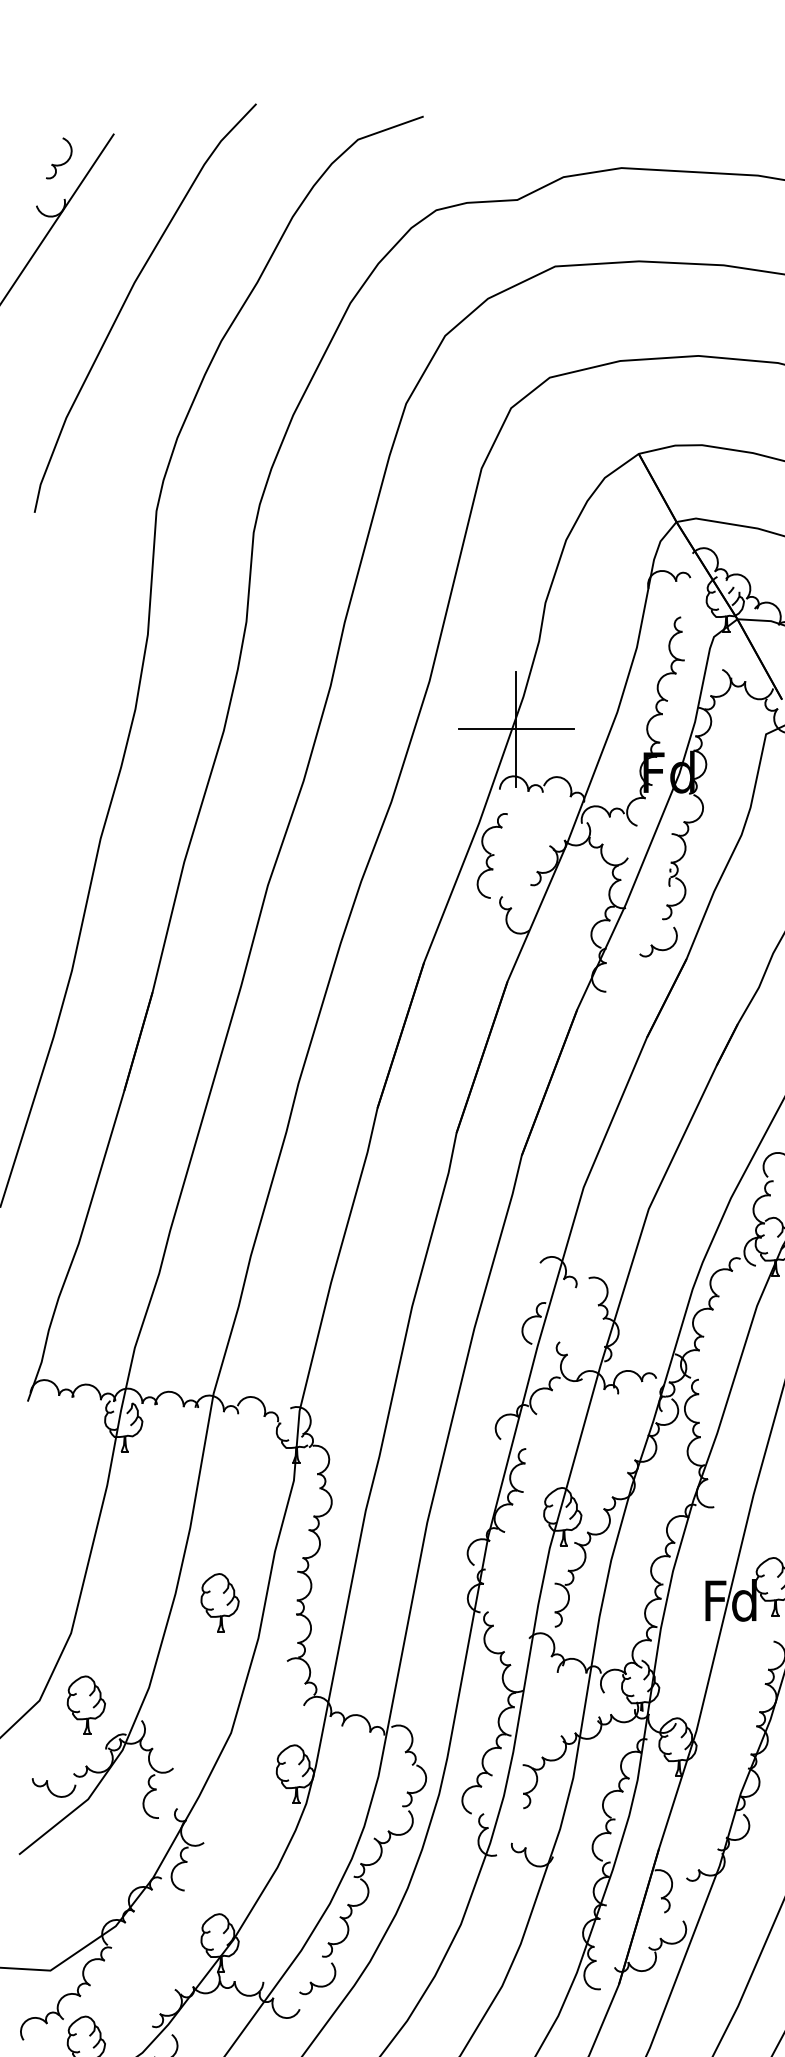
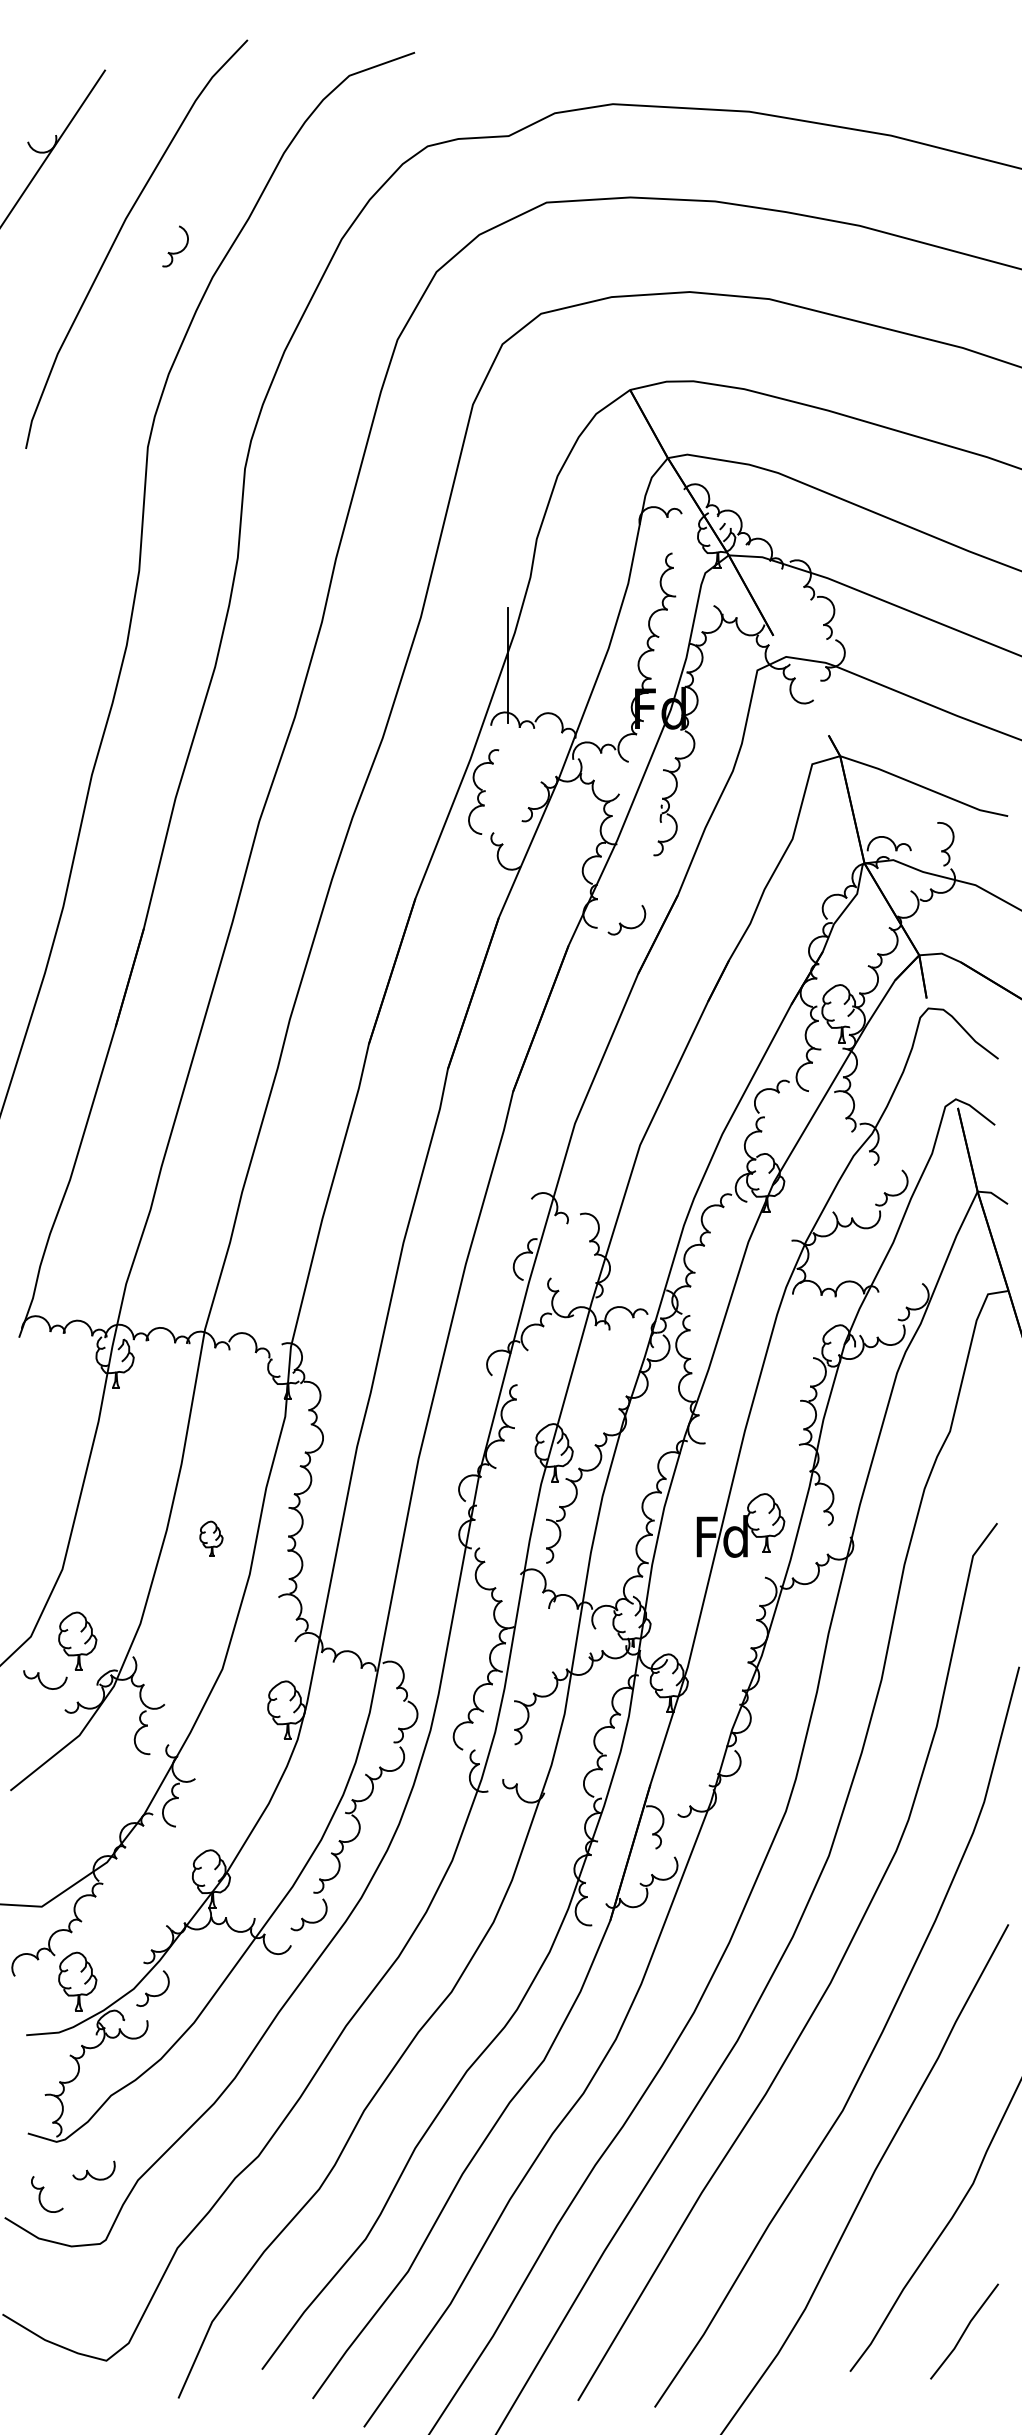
part: (59, 158) -> (175, 246), moved
line: (516, 729) -> (507, 665), removed
part: (658, 942) -> (626, 920), moved
part: (220, 1602) -> (211, 1538), size x0.6
part: (54, 1787) -> (45, 1679), moved

